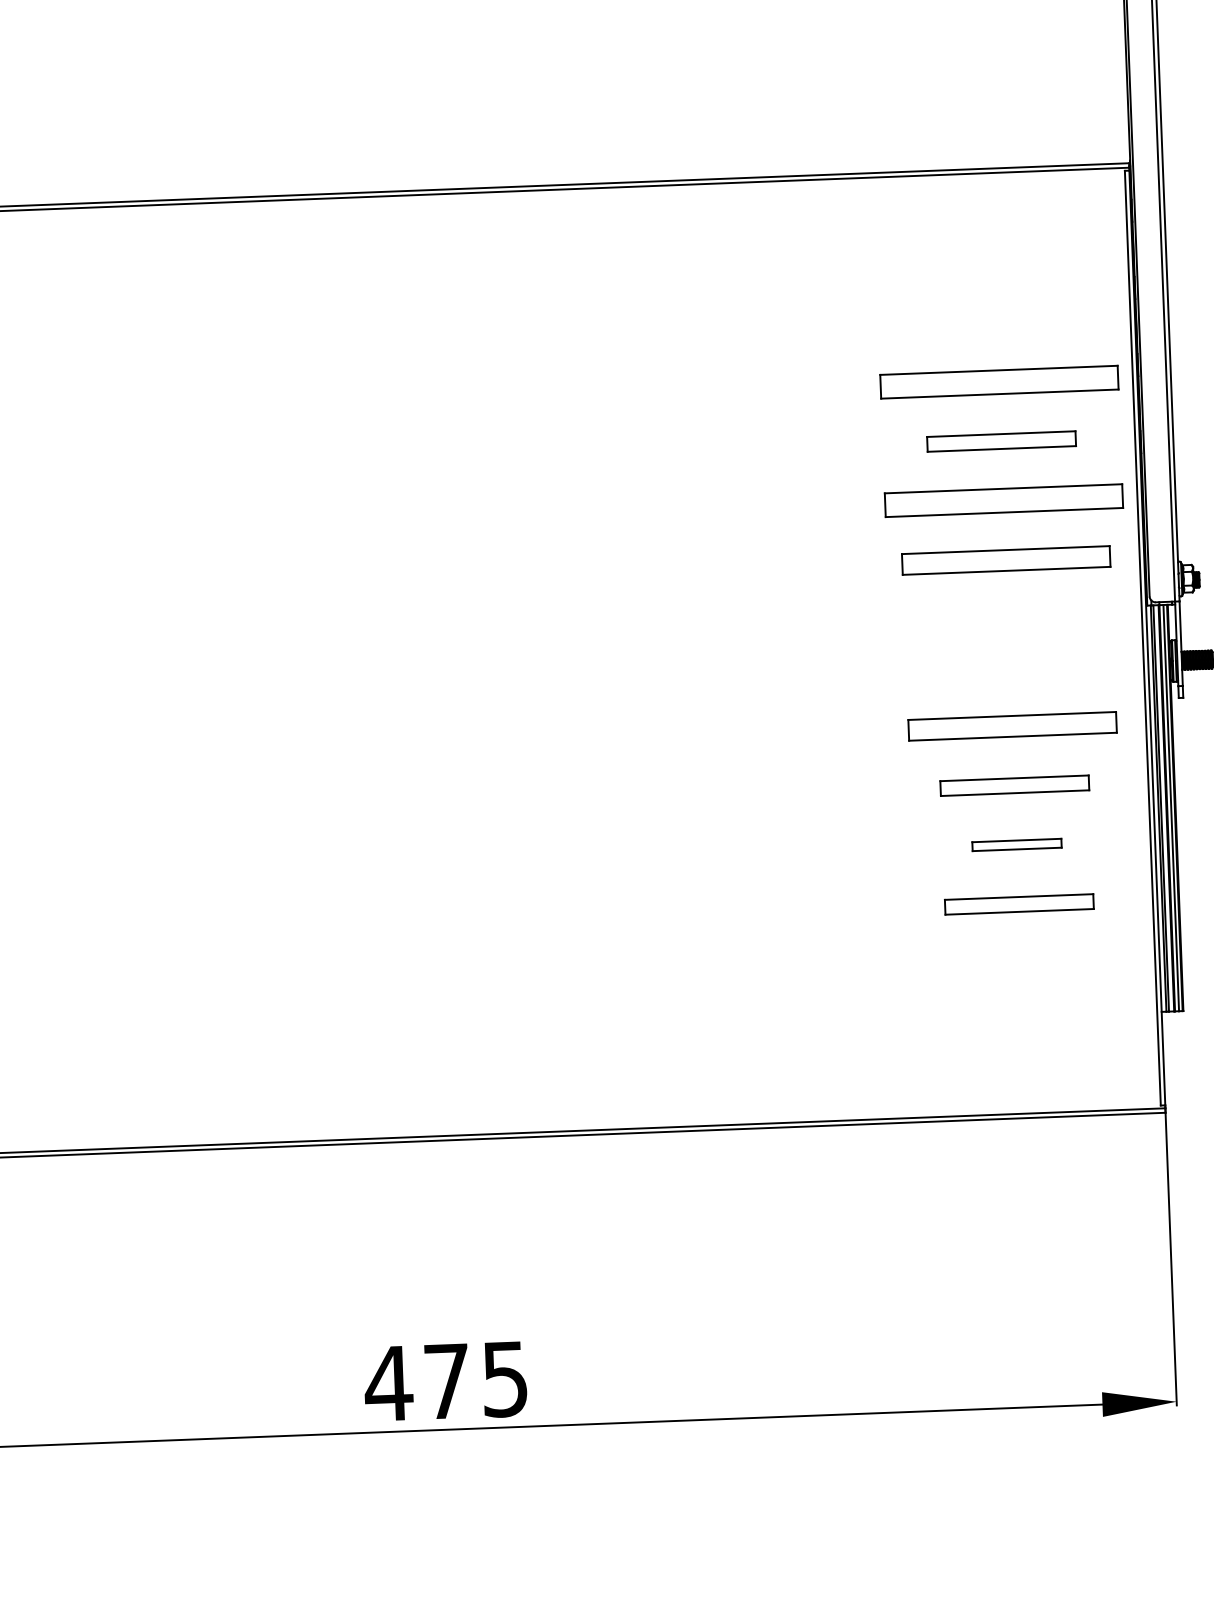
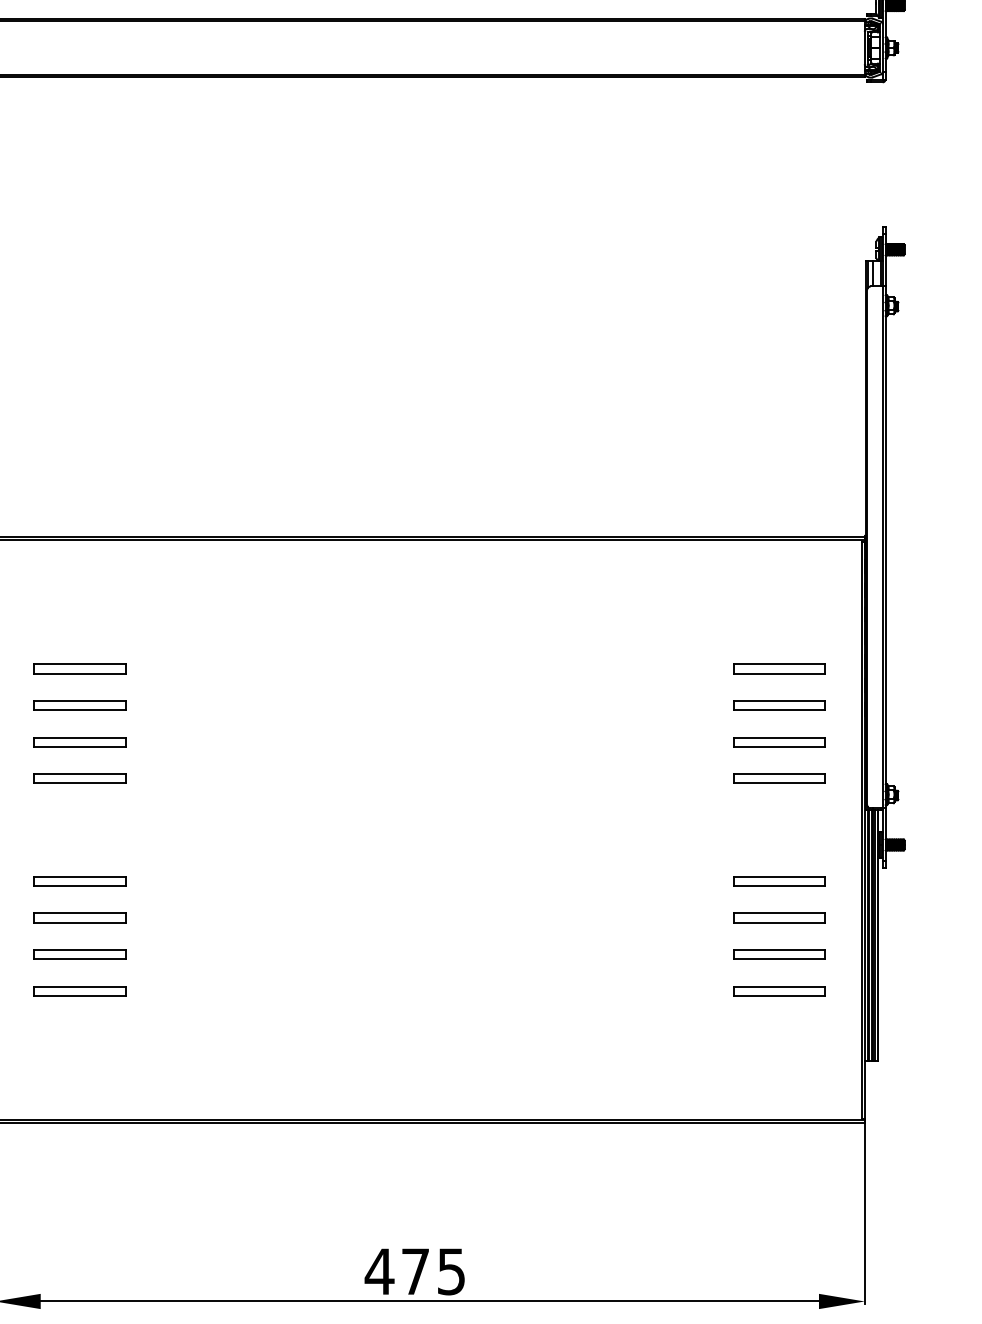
part: (999, 381) -> (779, 668), size x0.62
part: (1003, 501) -> (779, 742), size x0.62
part: (1005, 559) -> (779, 778), size x0.71
part: (1012, 726) -> (779, 881), size x0.71
part: (1016, 844) -> (779, 954), size x1.67

